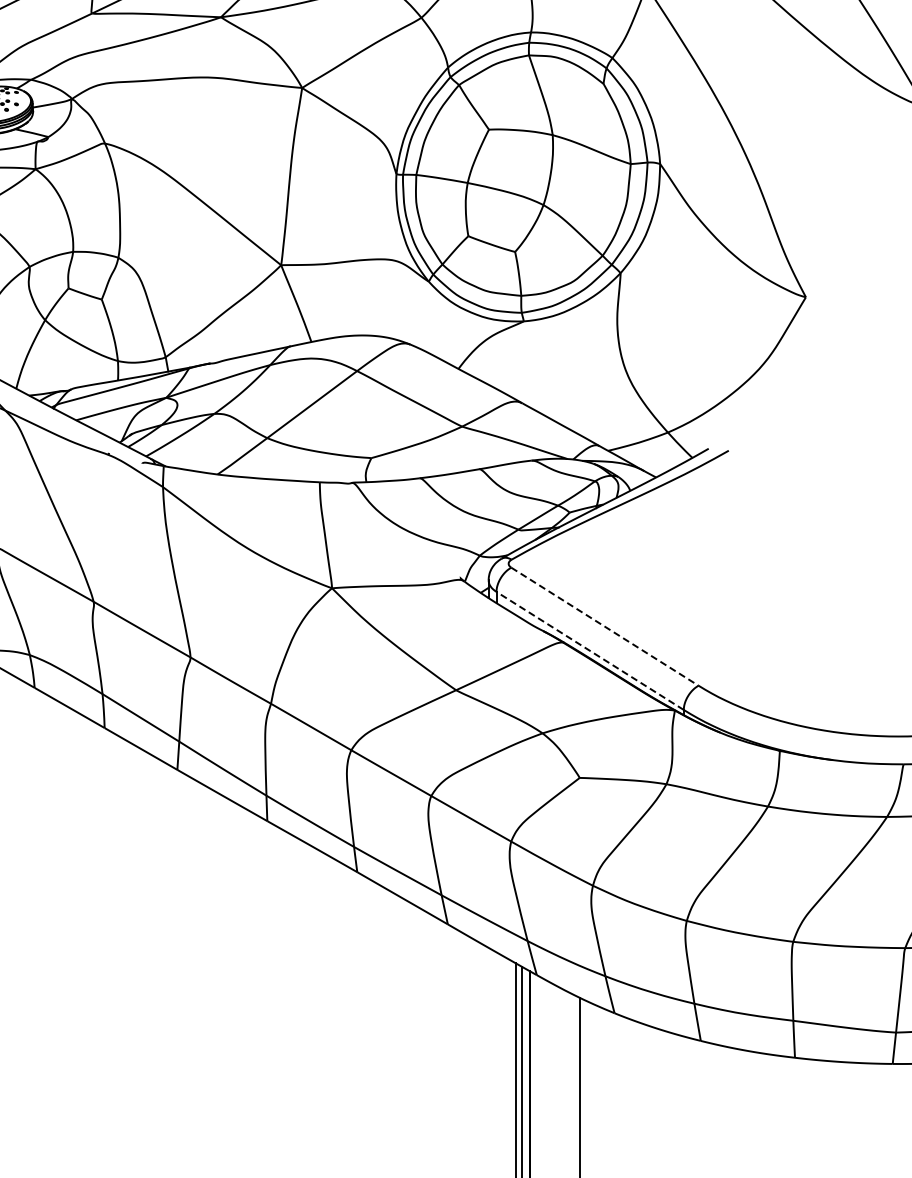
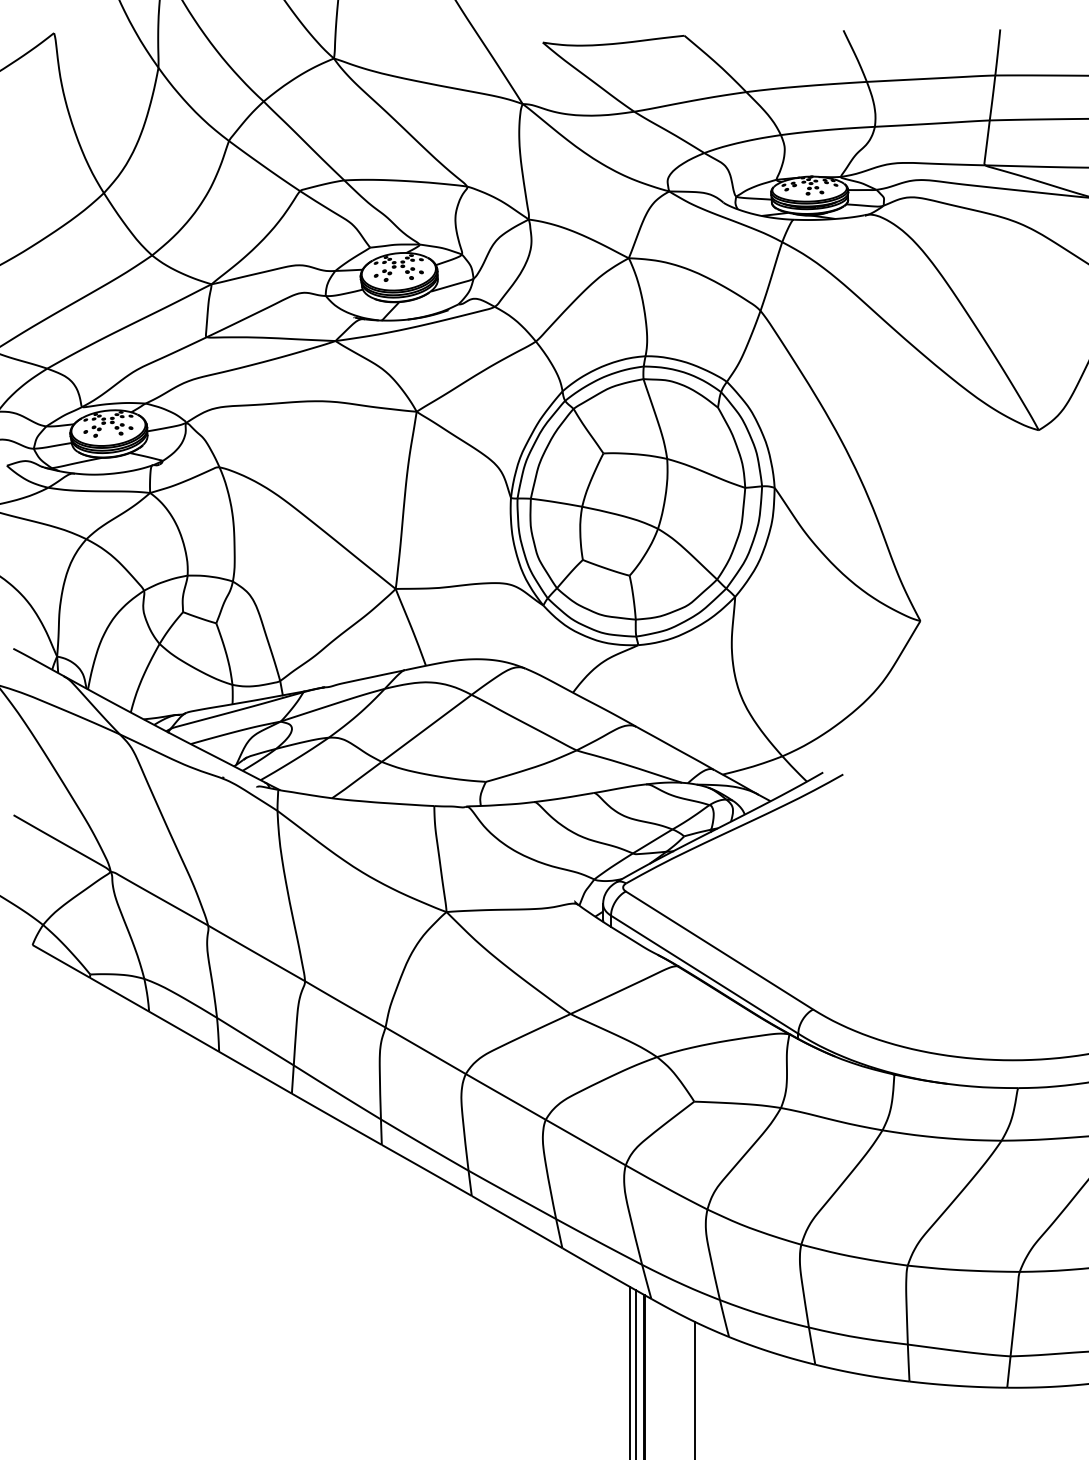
line: (605, 626) -> (719, 950), dashed -> solid
line: (590, 650) -> (704, 974), dashed -> solid

